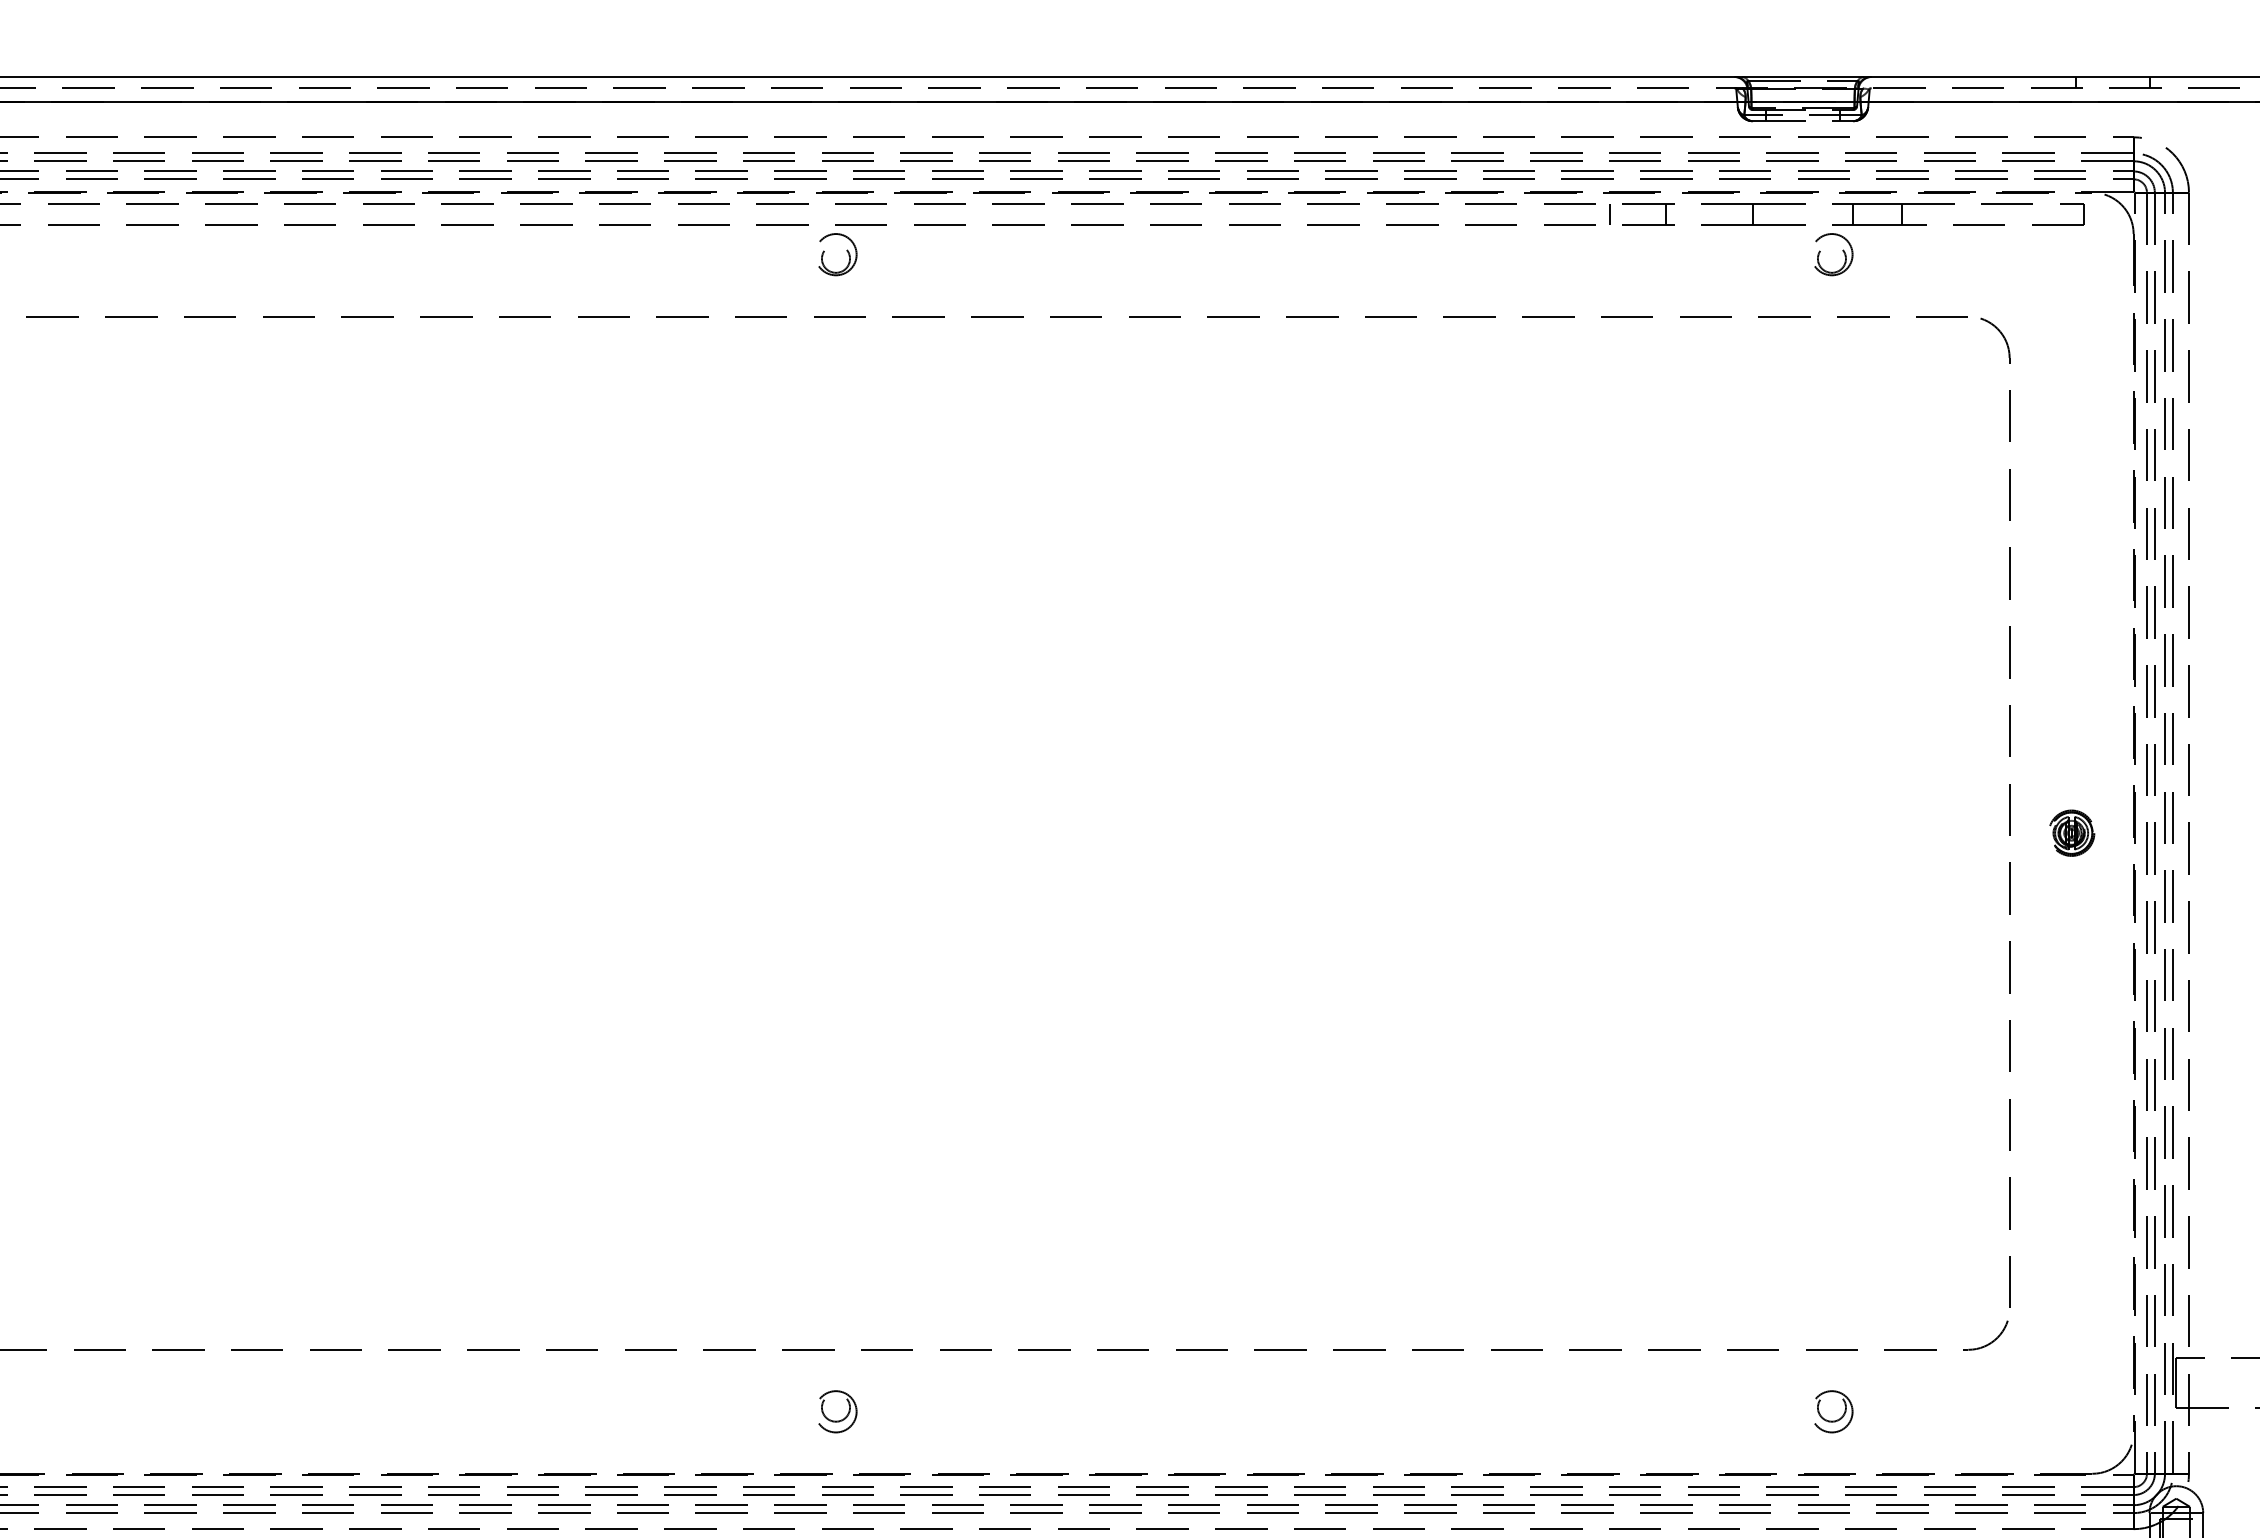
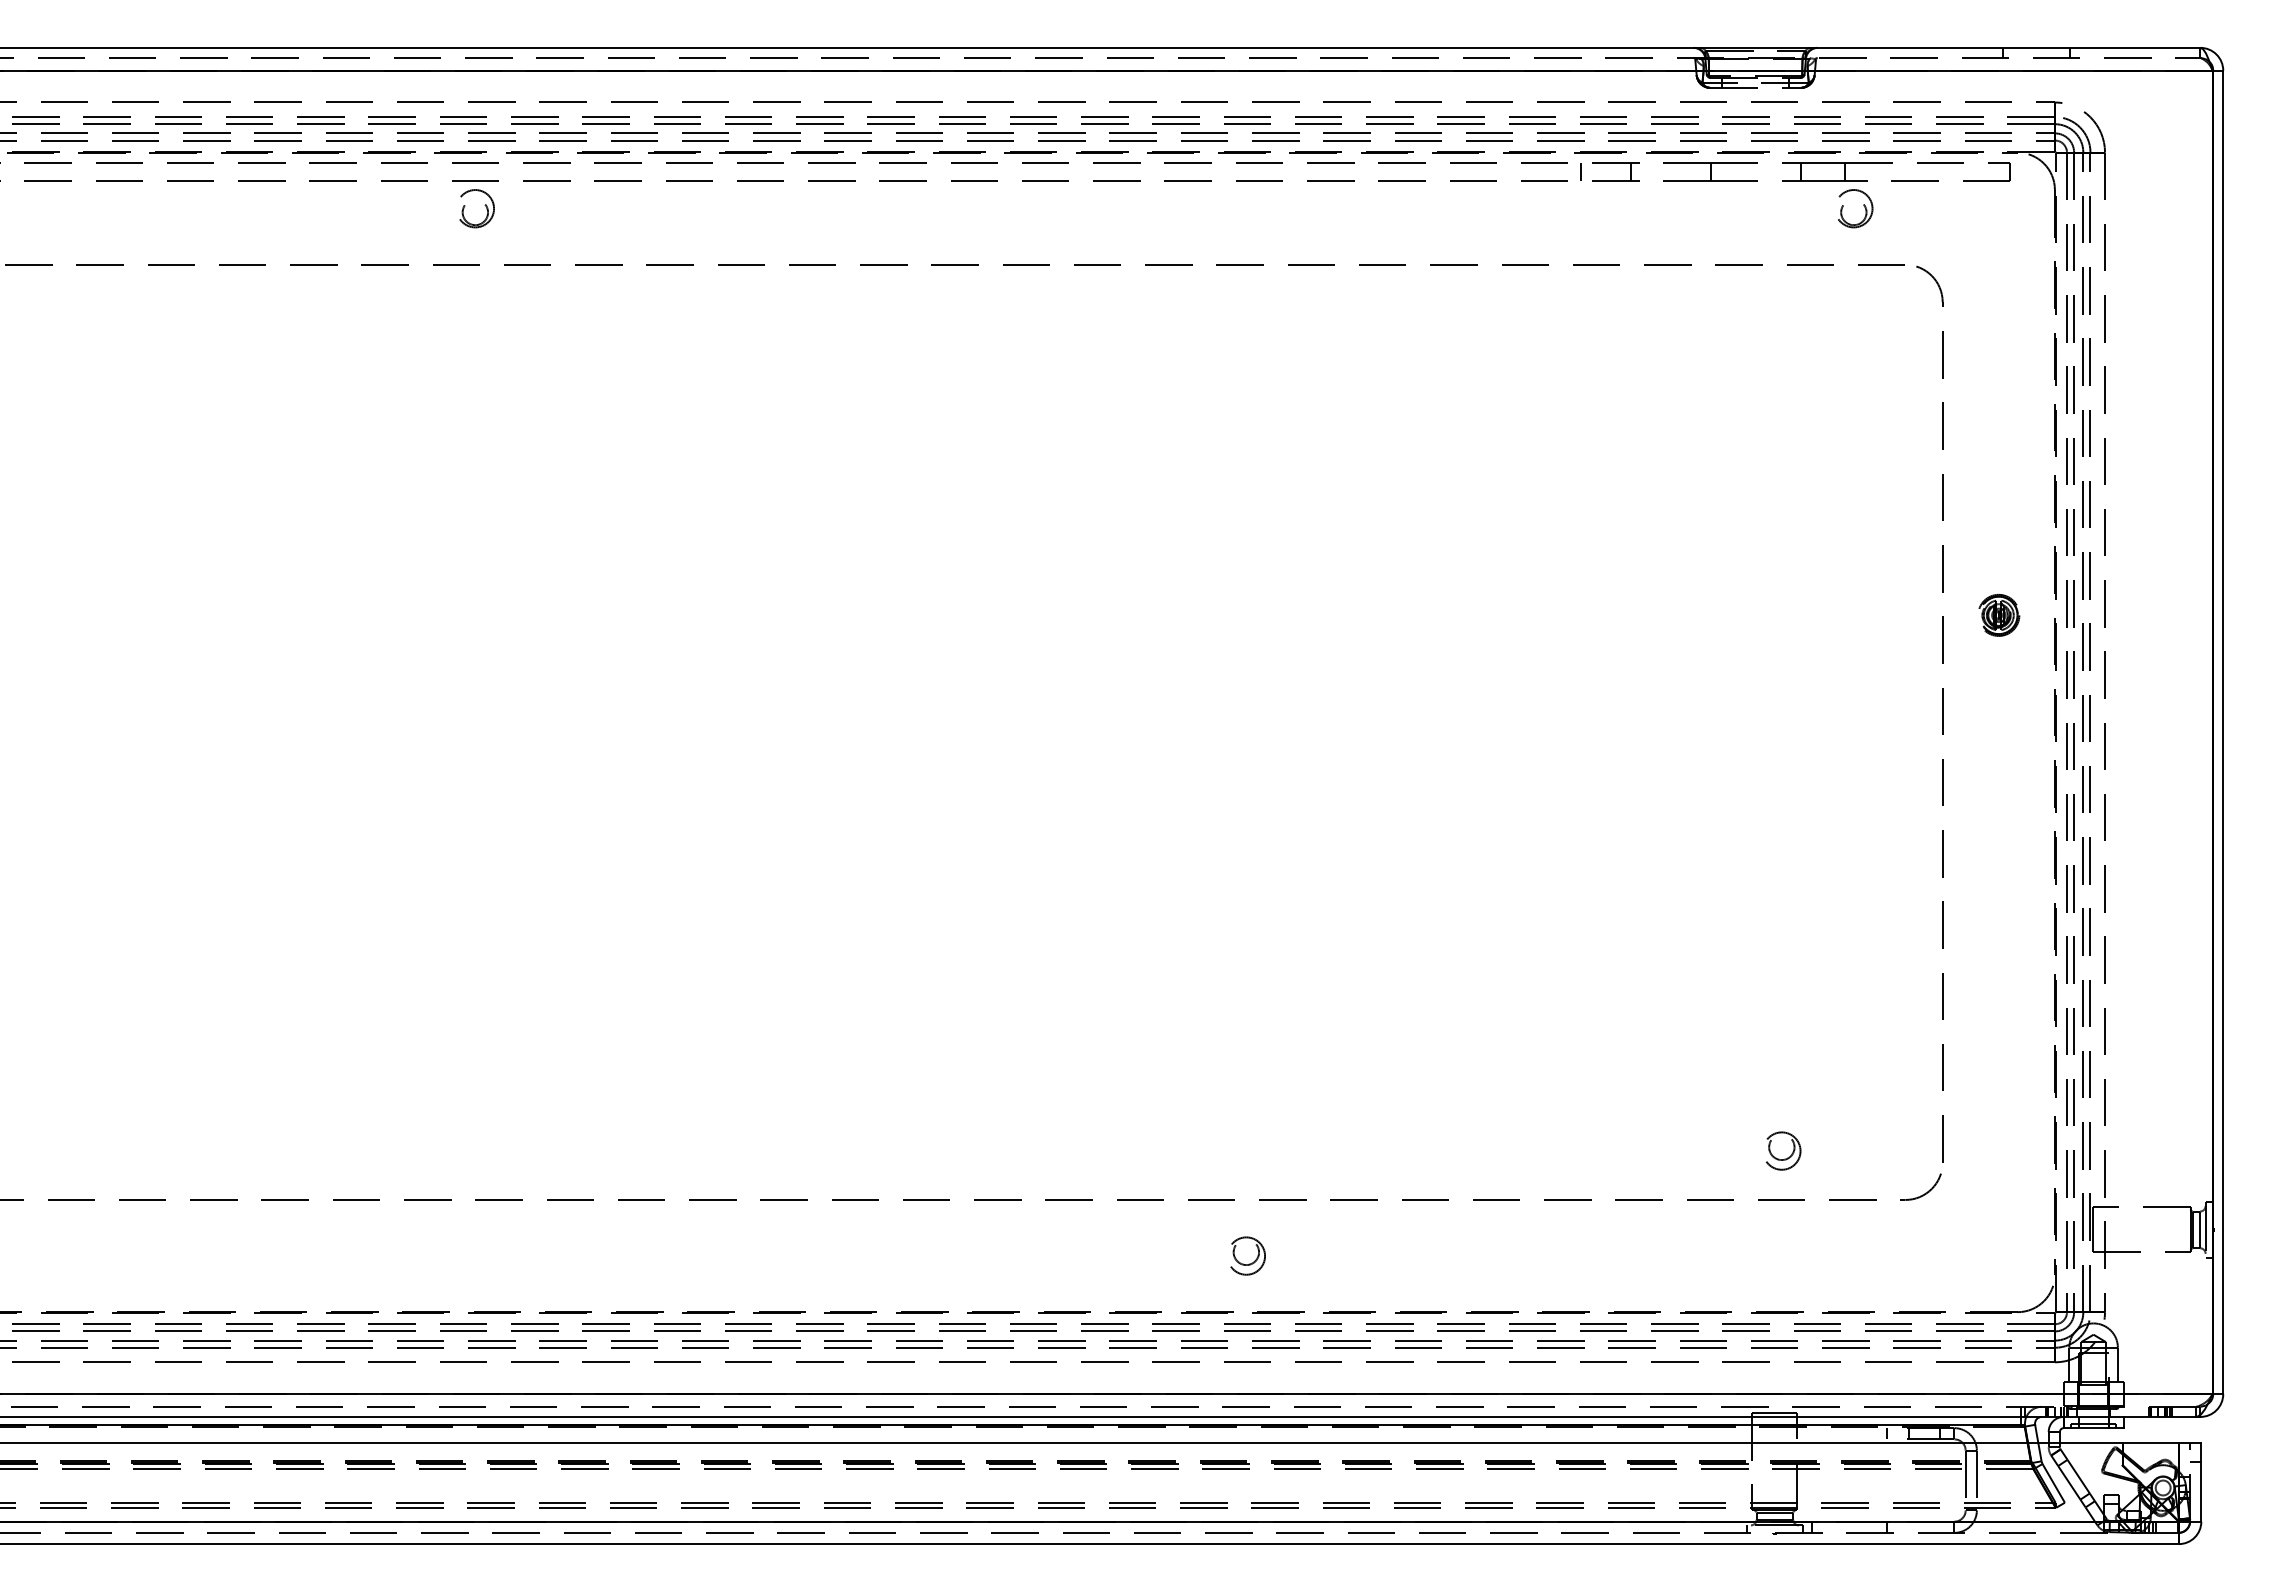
part: (846, 251) -> (484, 205), moved
part: (1842, 251) -> (1863, 205), moved
part: (2072, 833) -> (1999, 615), moved
part: (1838, 1418) -> (1787, 1157), moved
part: (839, 1419) -> (1249, 1263), moved

